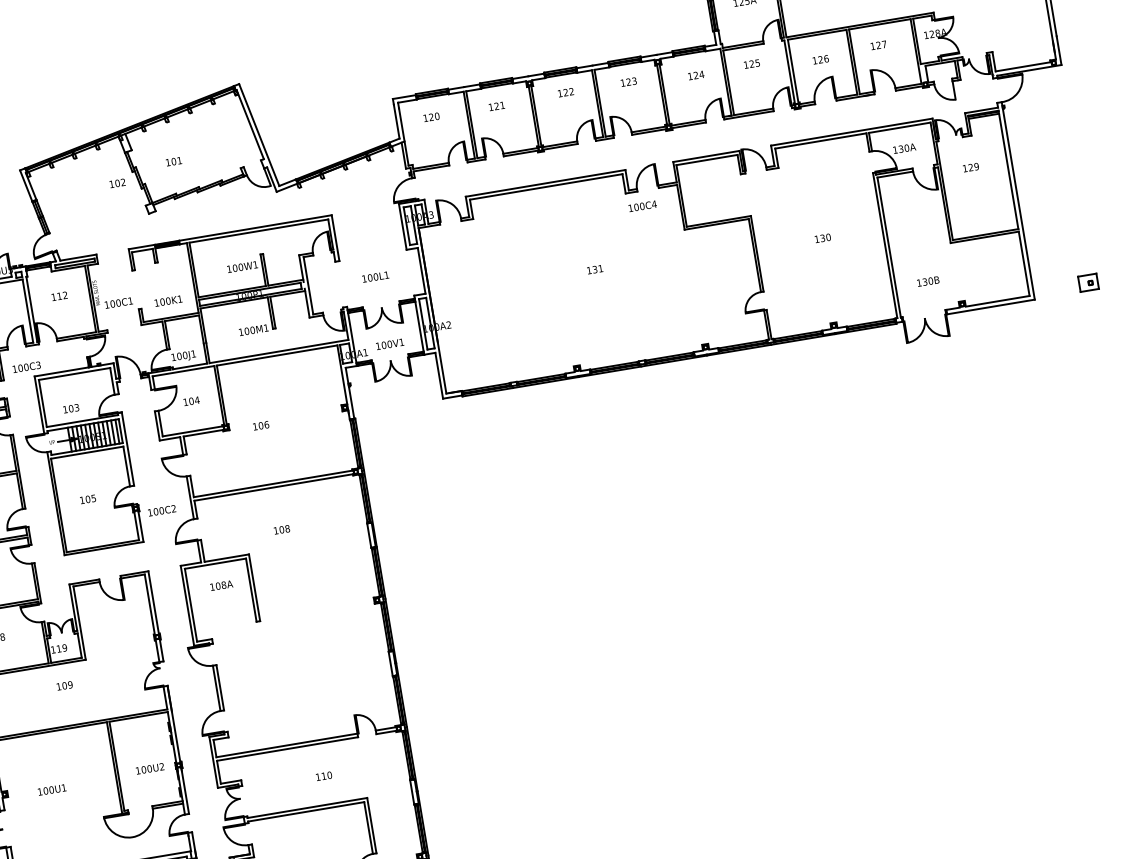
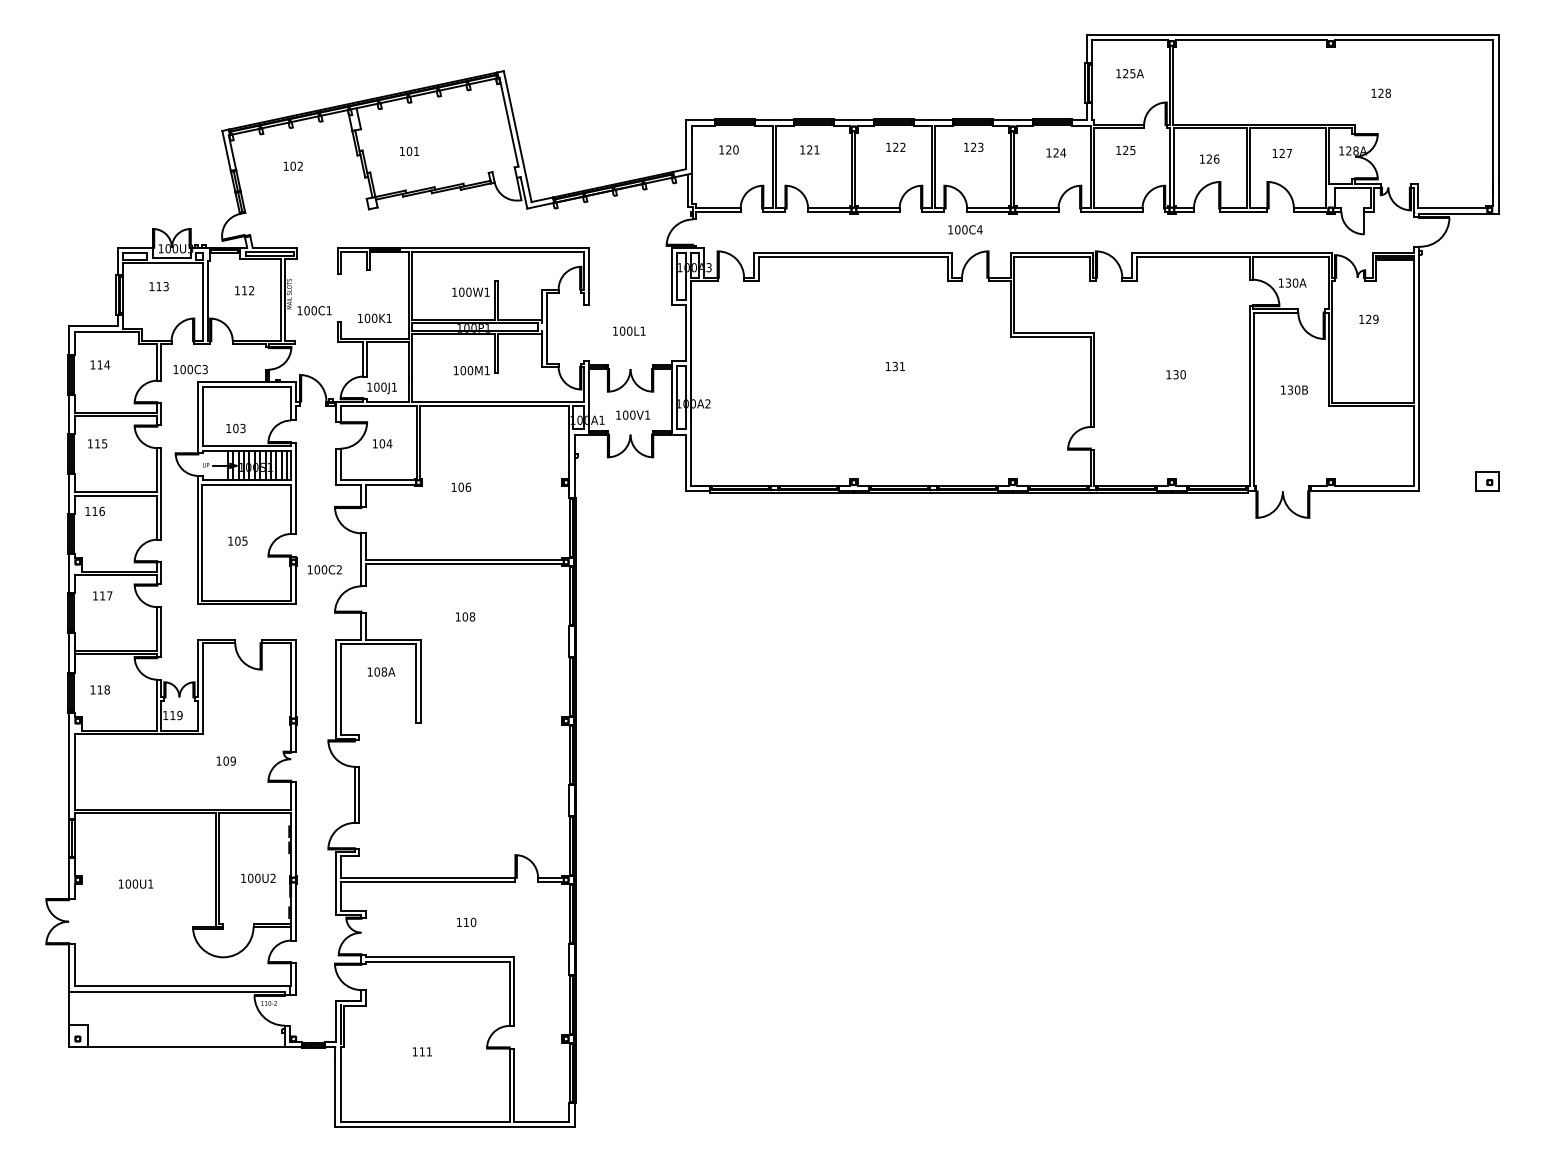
text: (116, 182) -> (292, 165), moved
text: (642, 206) -> (965, 229), moved
text: (928, 281) -> (1294, 389), moved
text: (64, 685) -> (225, 760), moved

